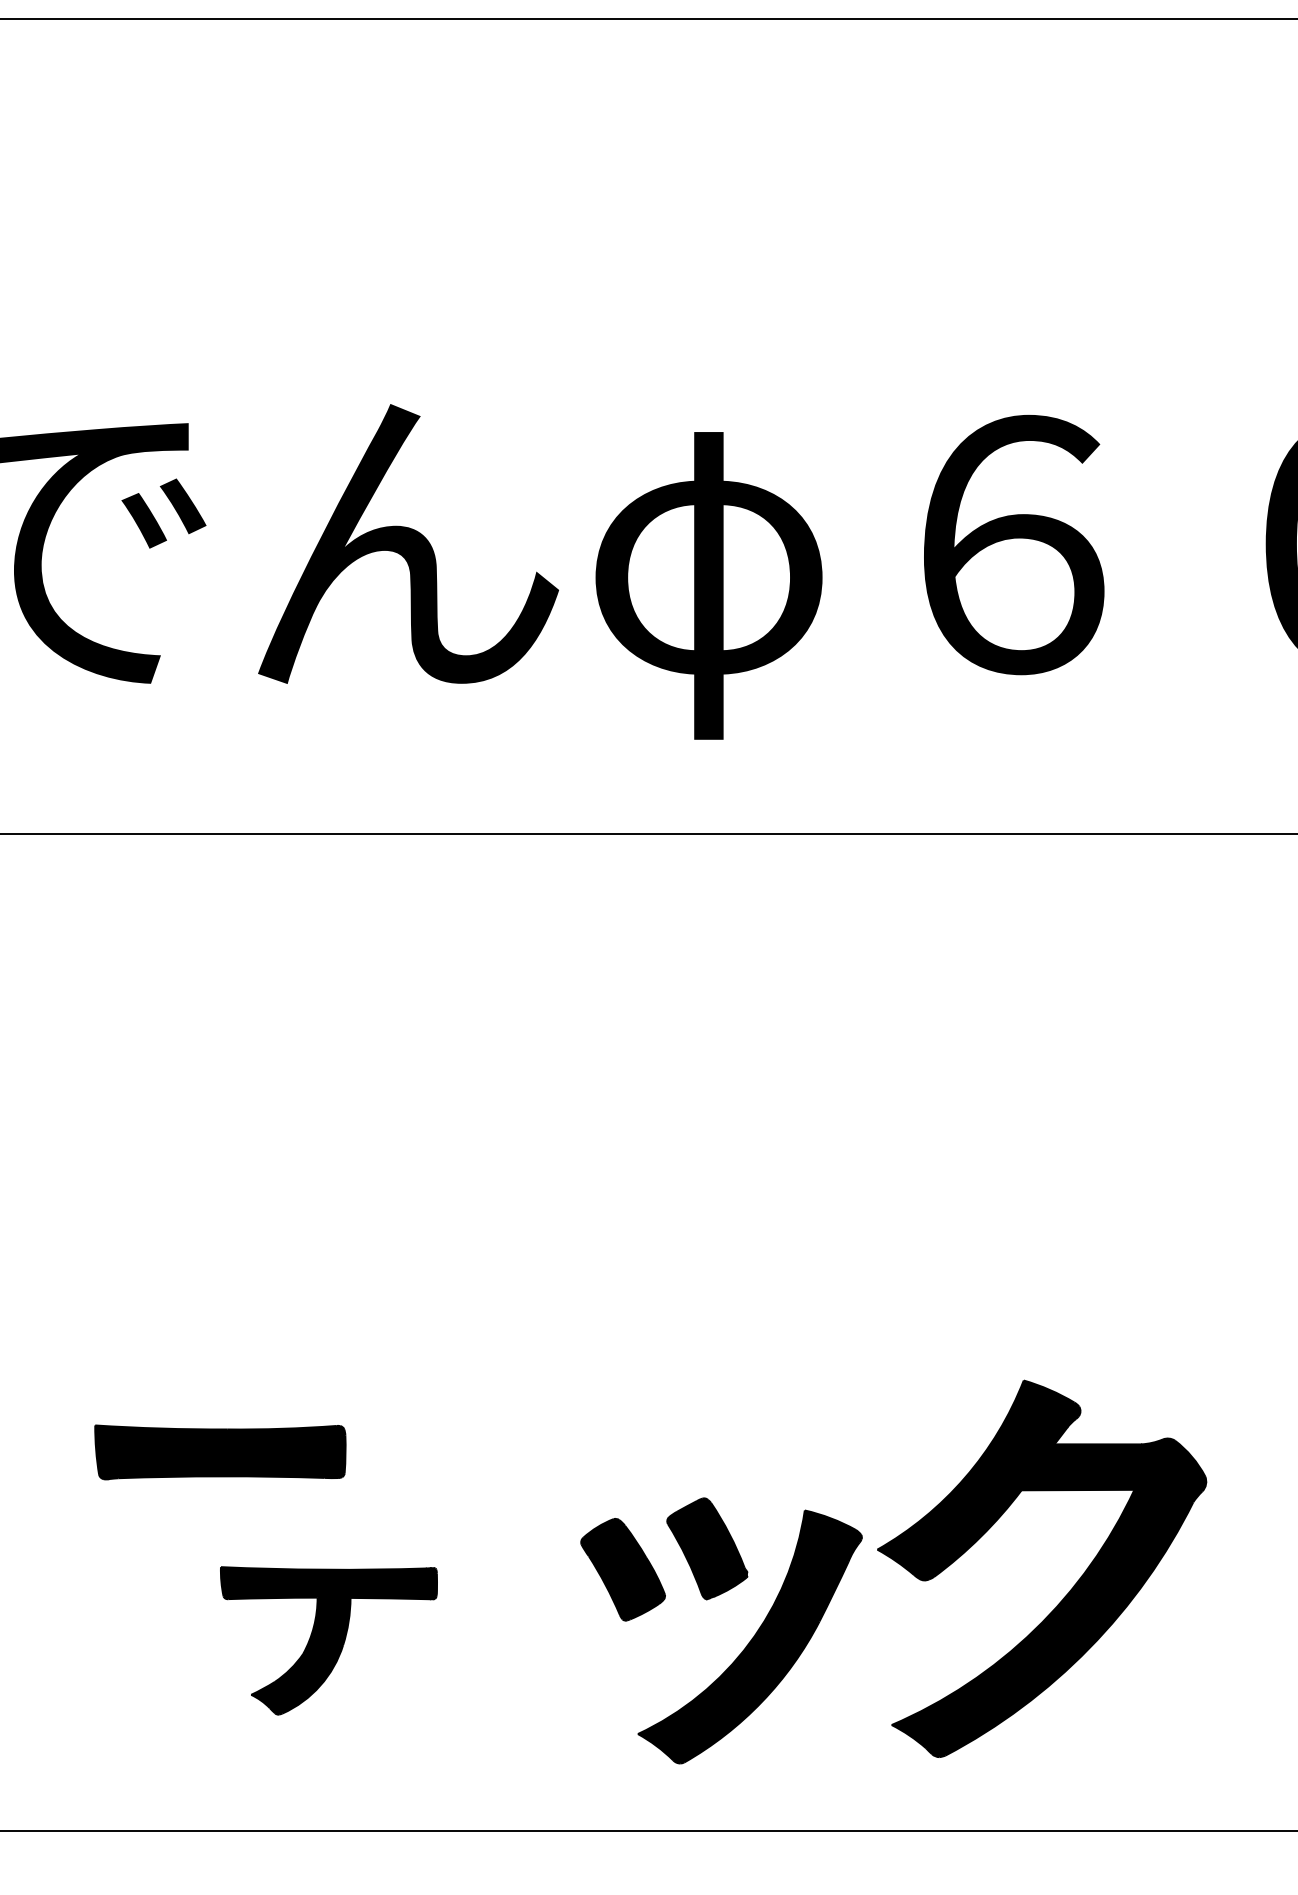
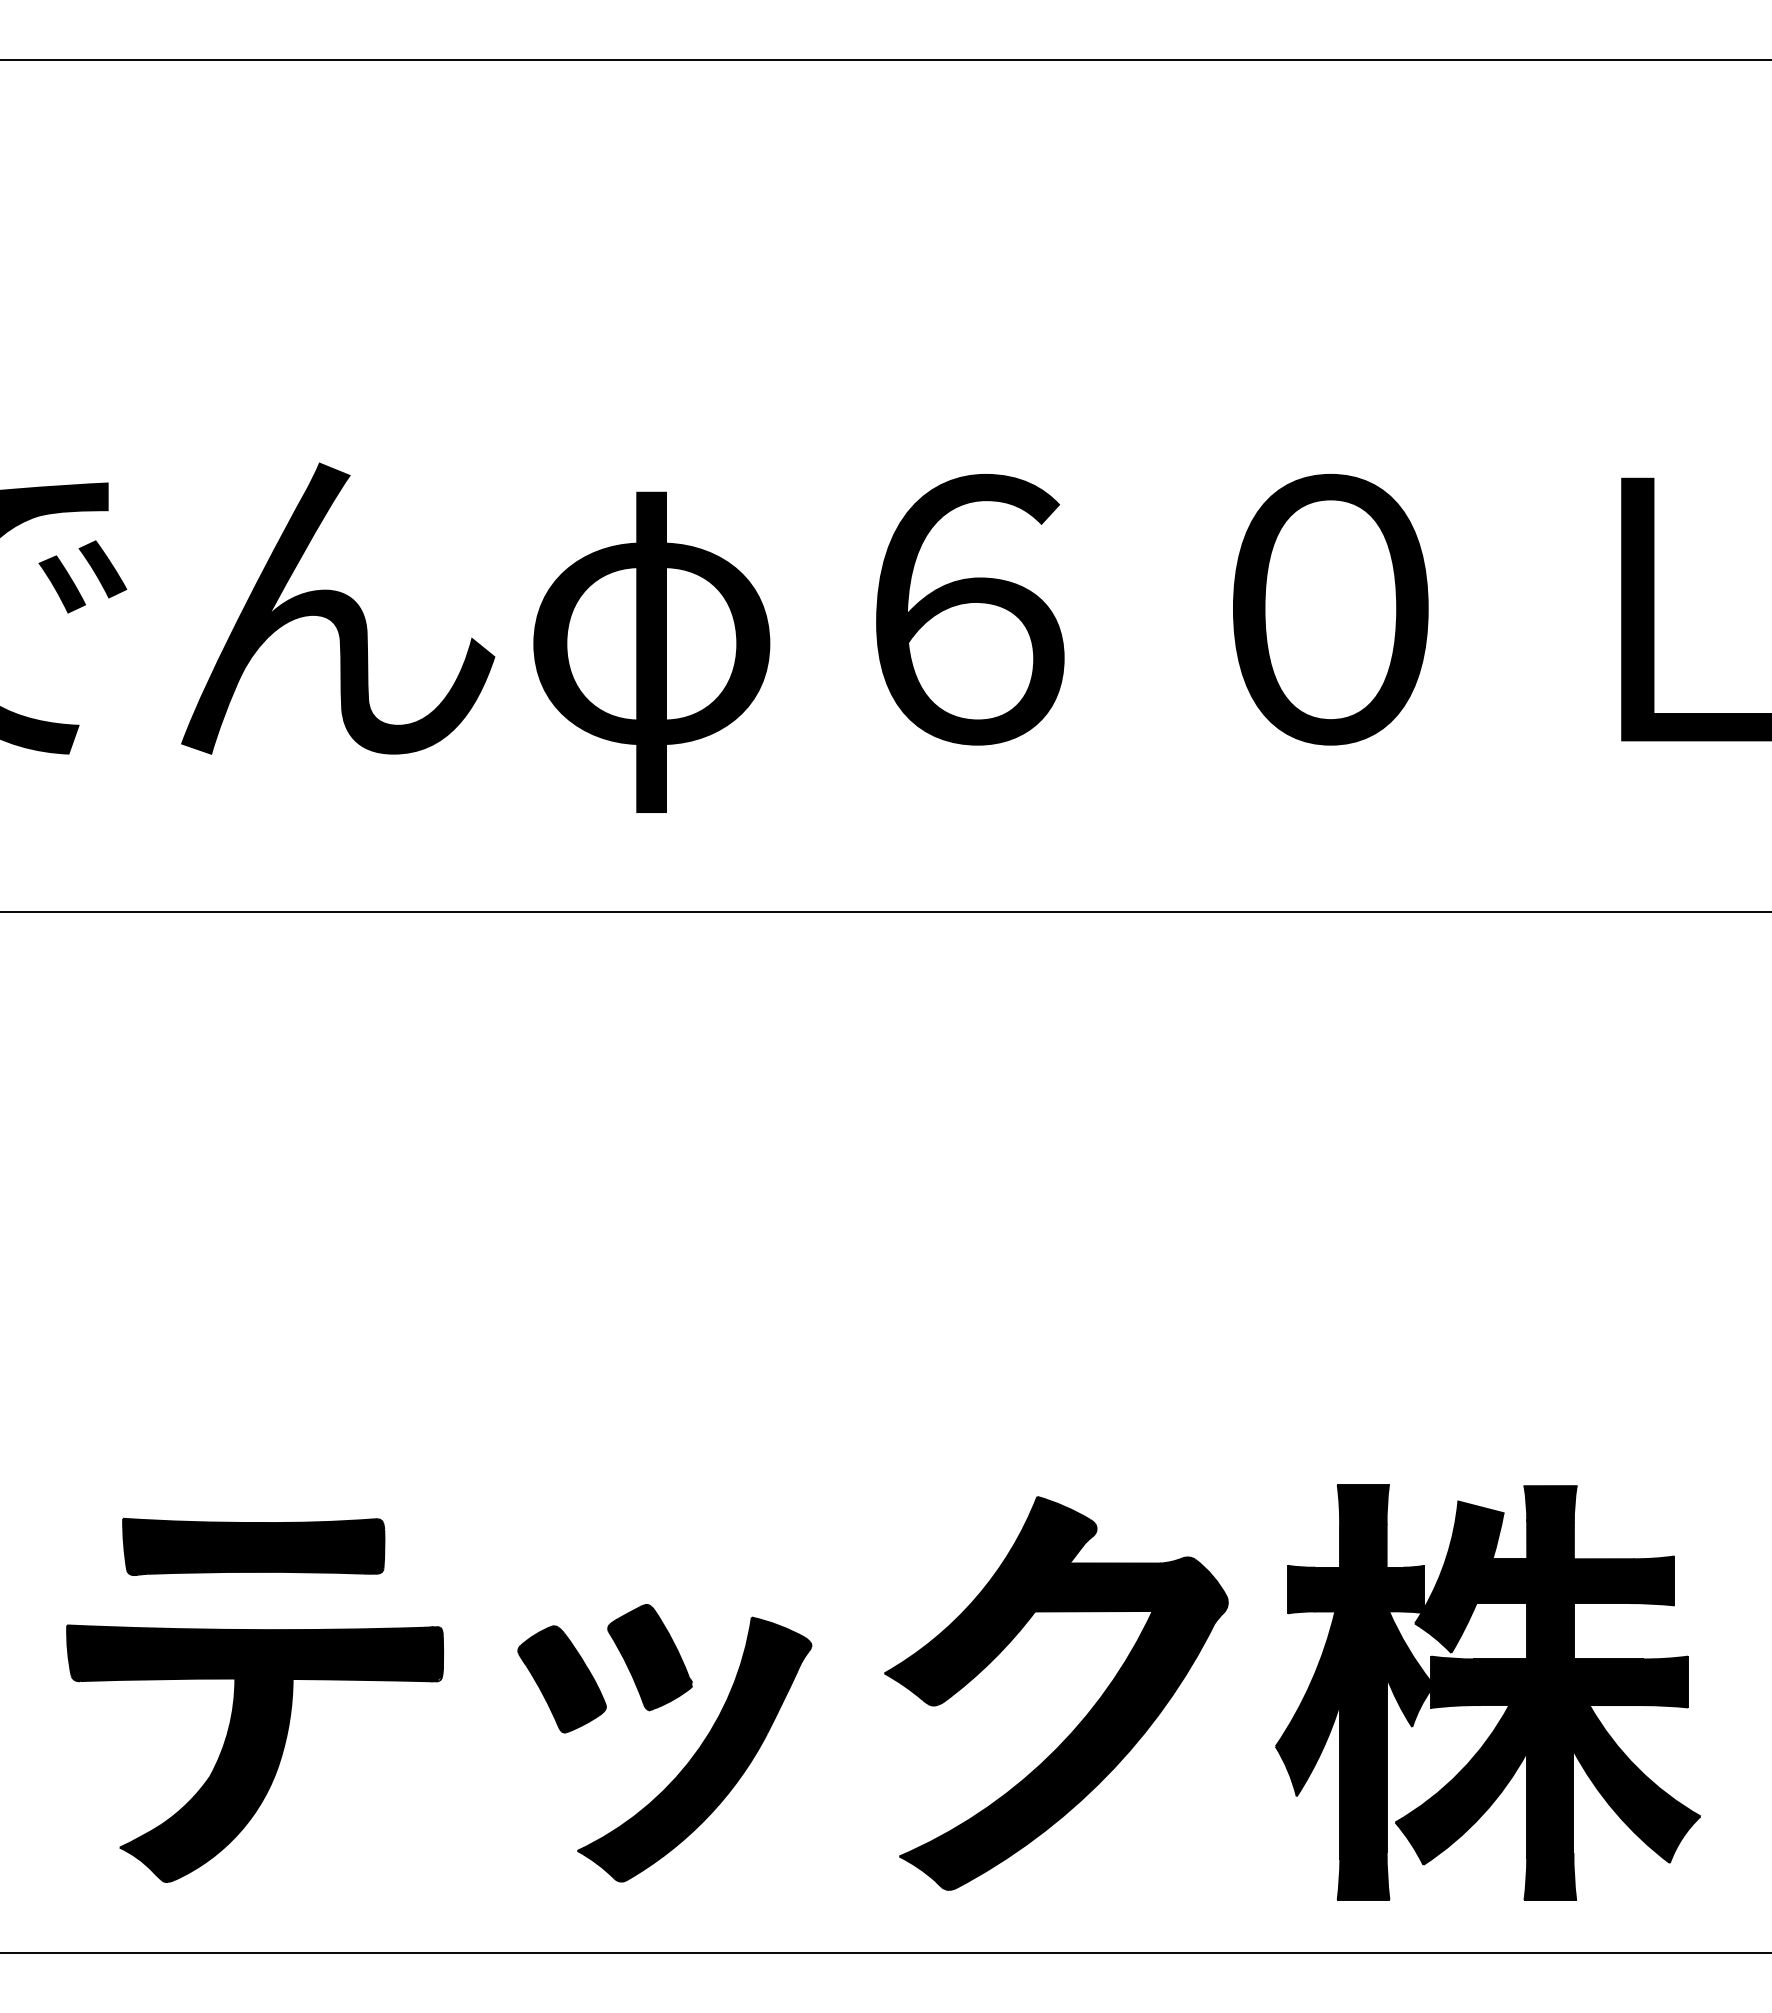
part: (220, 1452) -> (253, 1546), moved
part: (1069, 1589) -> (1085, 1715), moved
part: (328, 1640) -> (254, 1753), size x1.67

